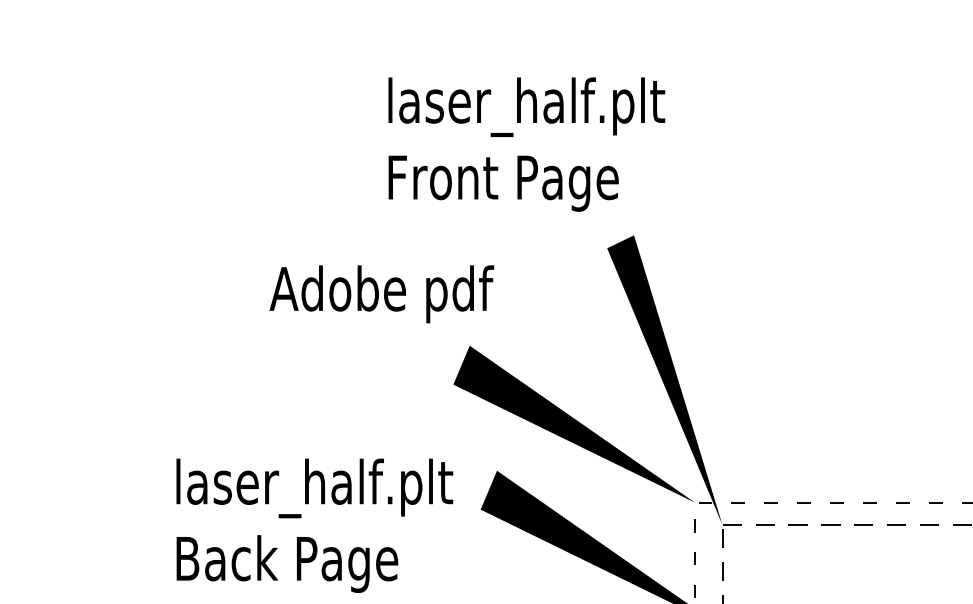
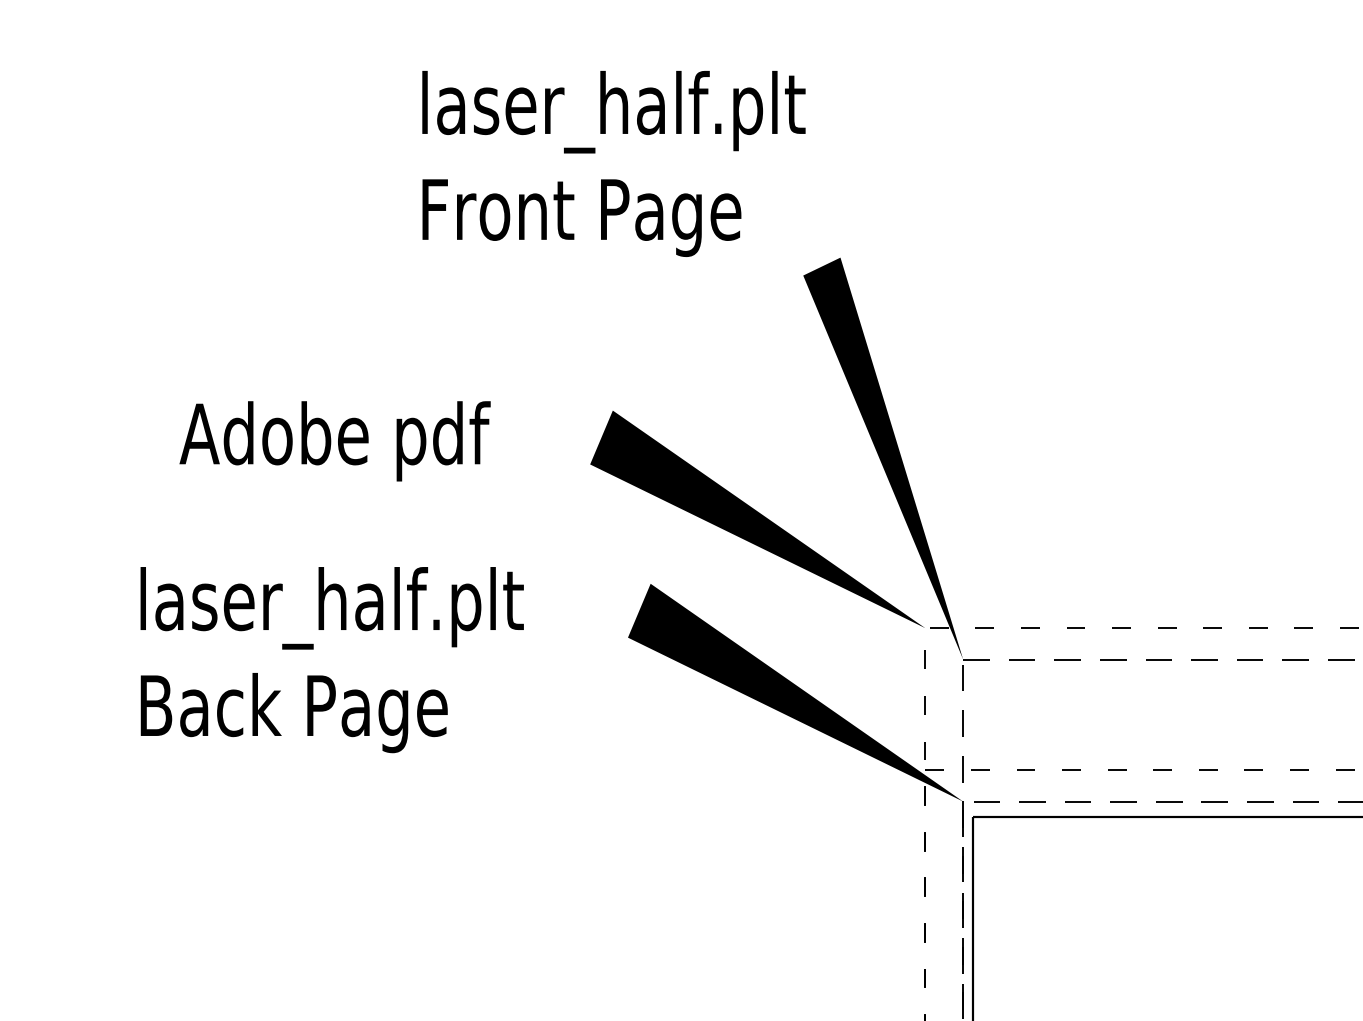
text: (526, 144) -> (613, 163), moved
text: (381, 294) -> (334, 441), moved
text: (314, 526) -> (331, 660), moved

